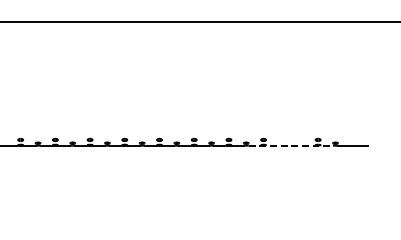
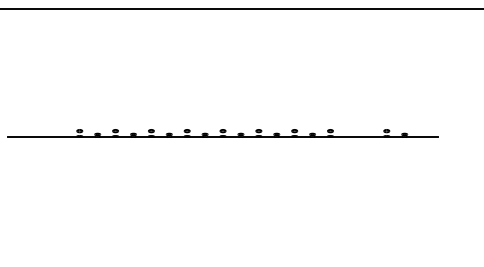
line: (291, 146) -> (359, 137), dashed -> solid

